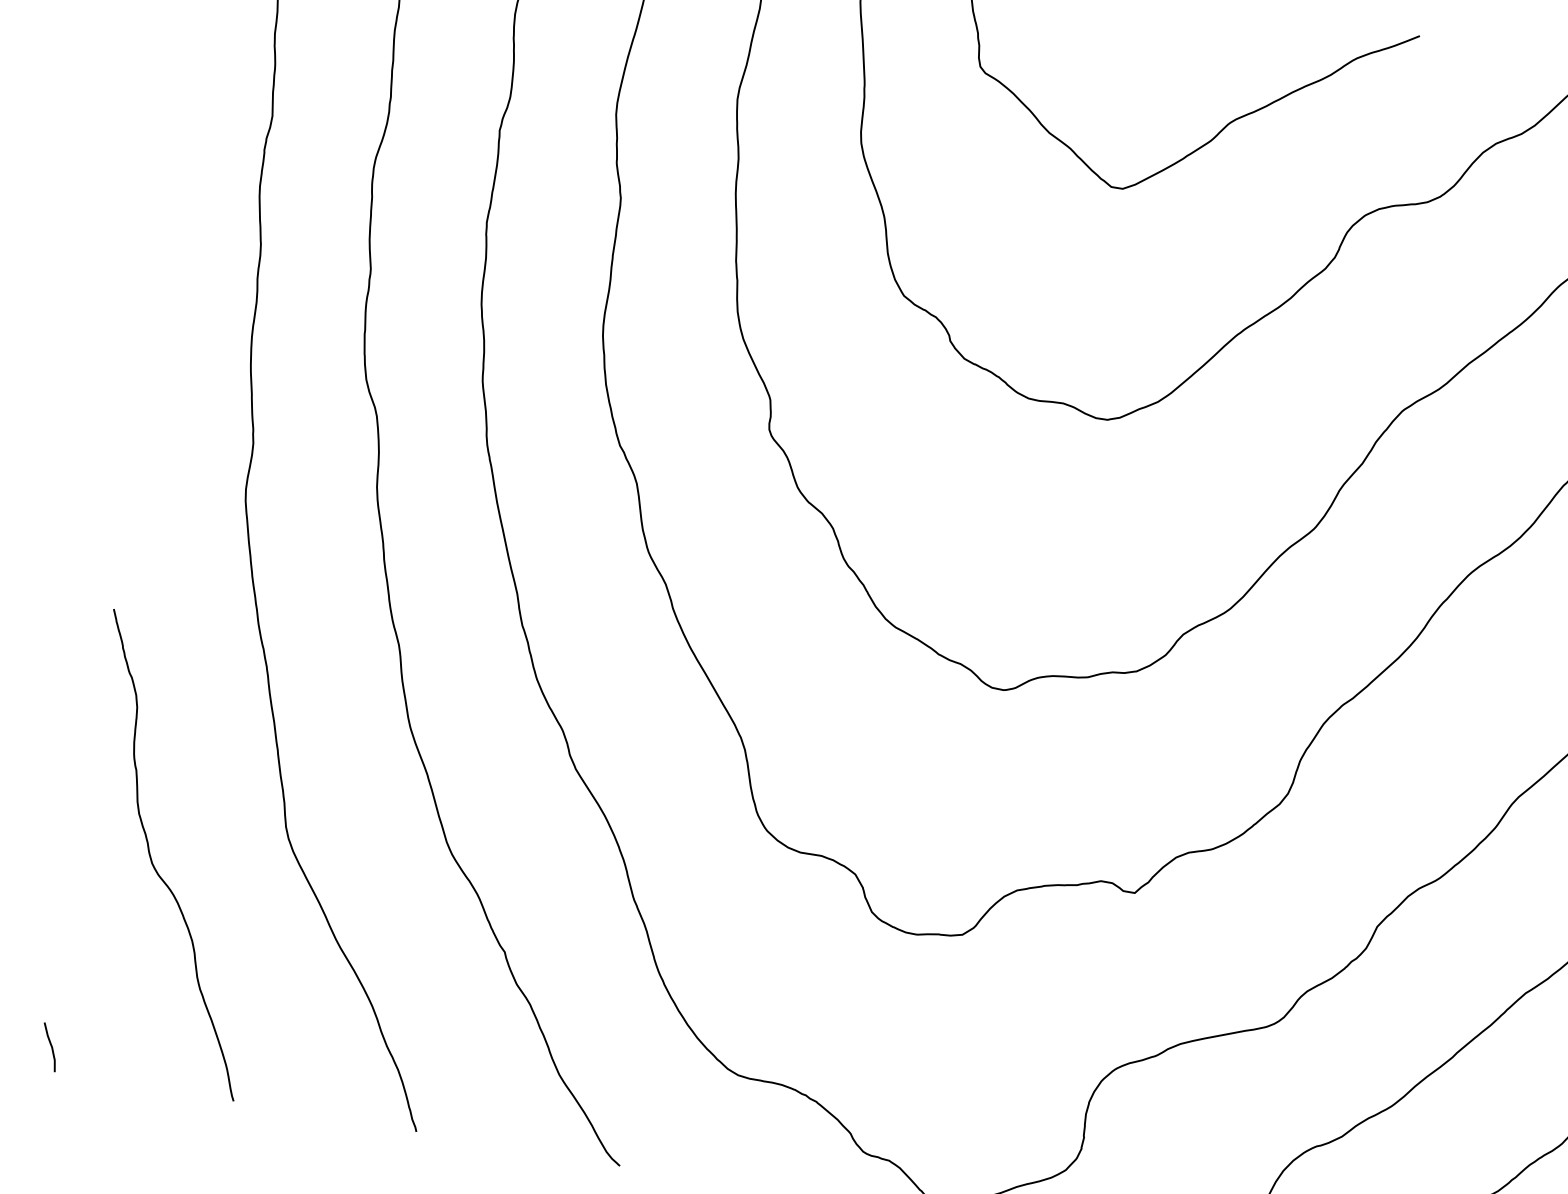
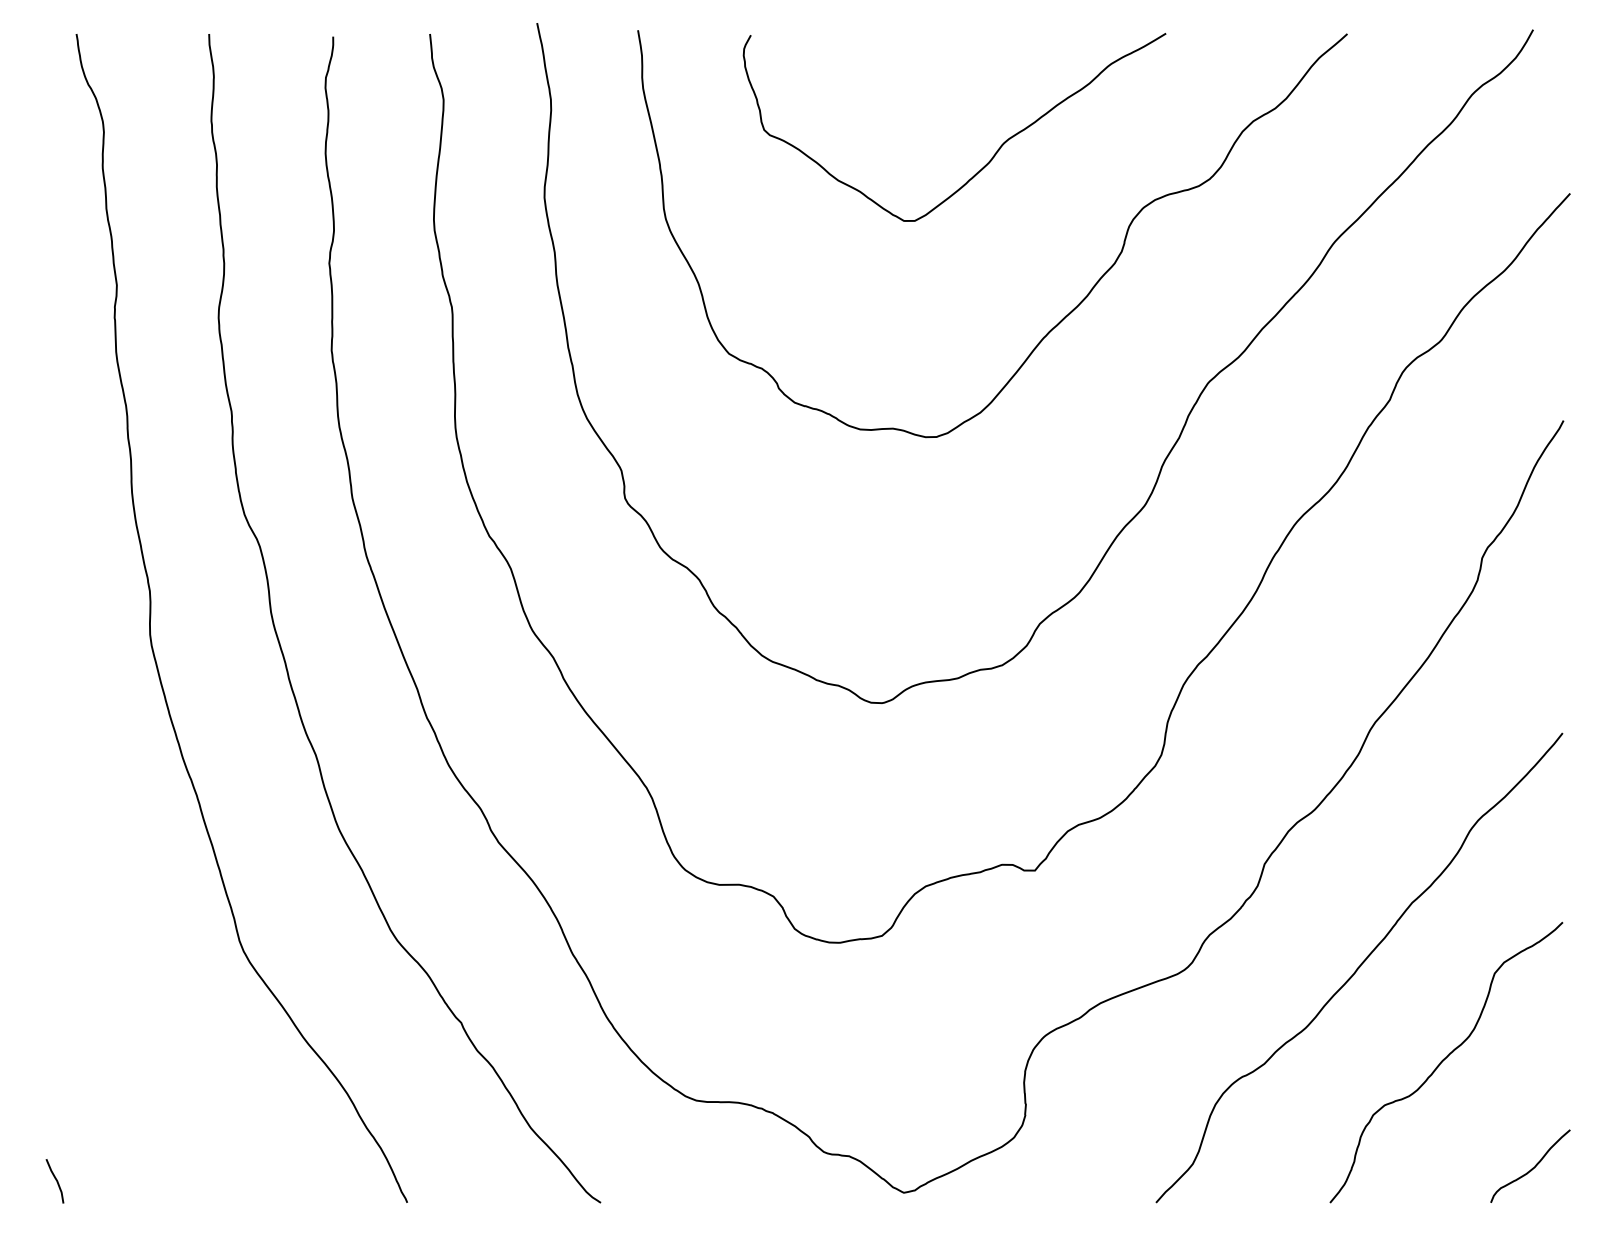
curve: (152, 861) -> (121, 993), removed

